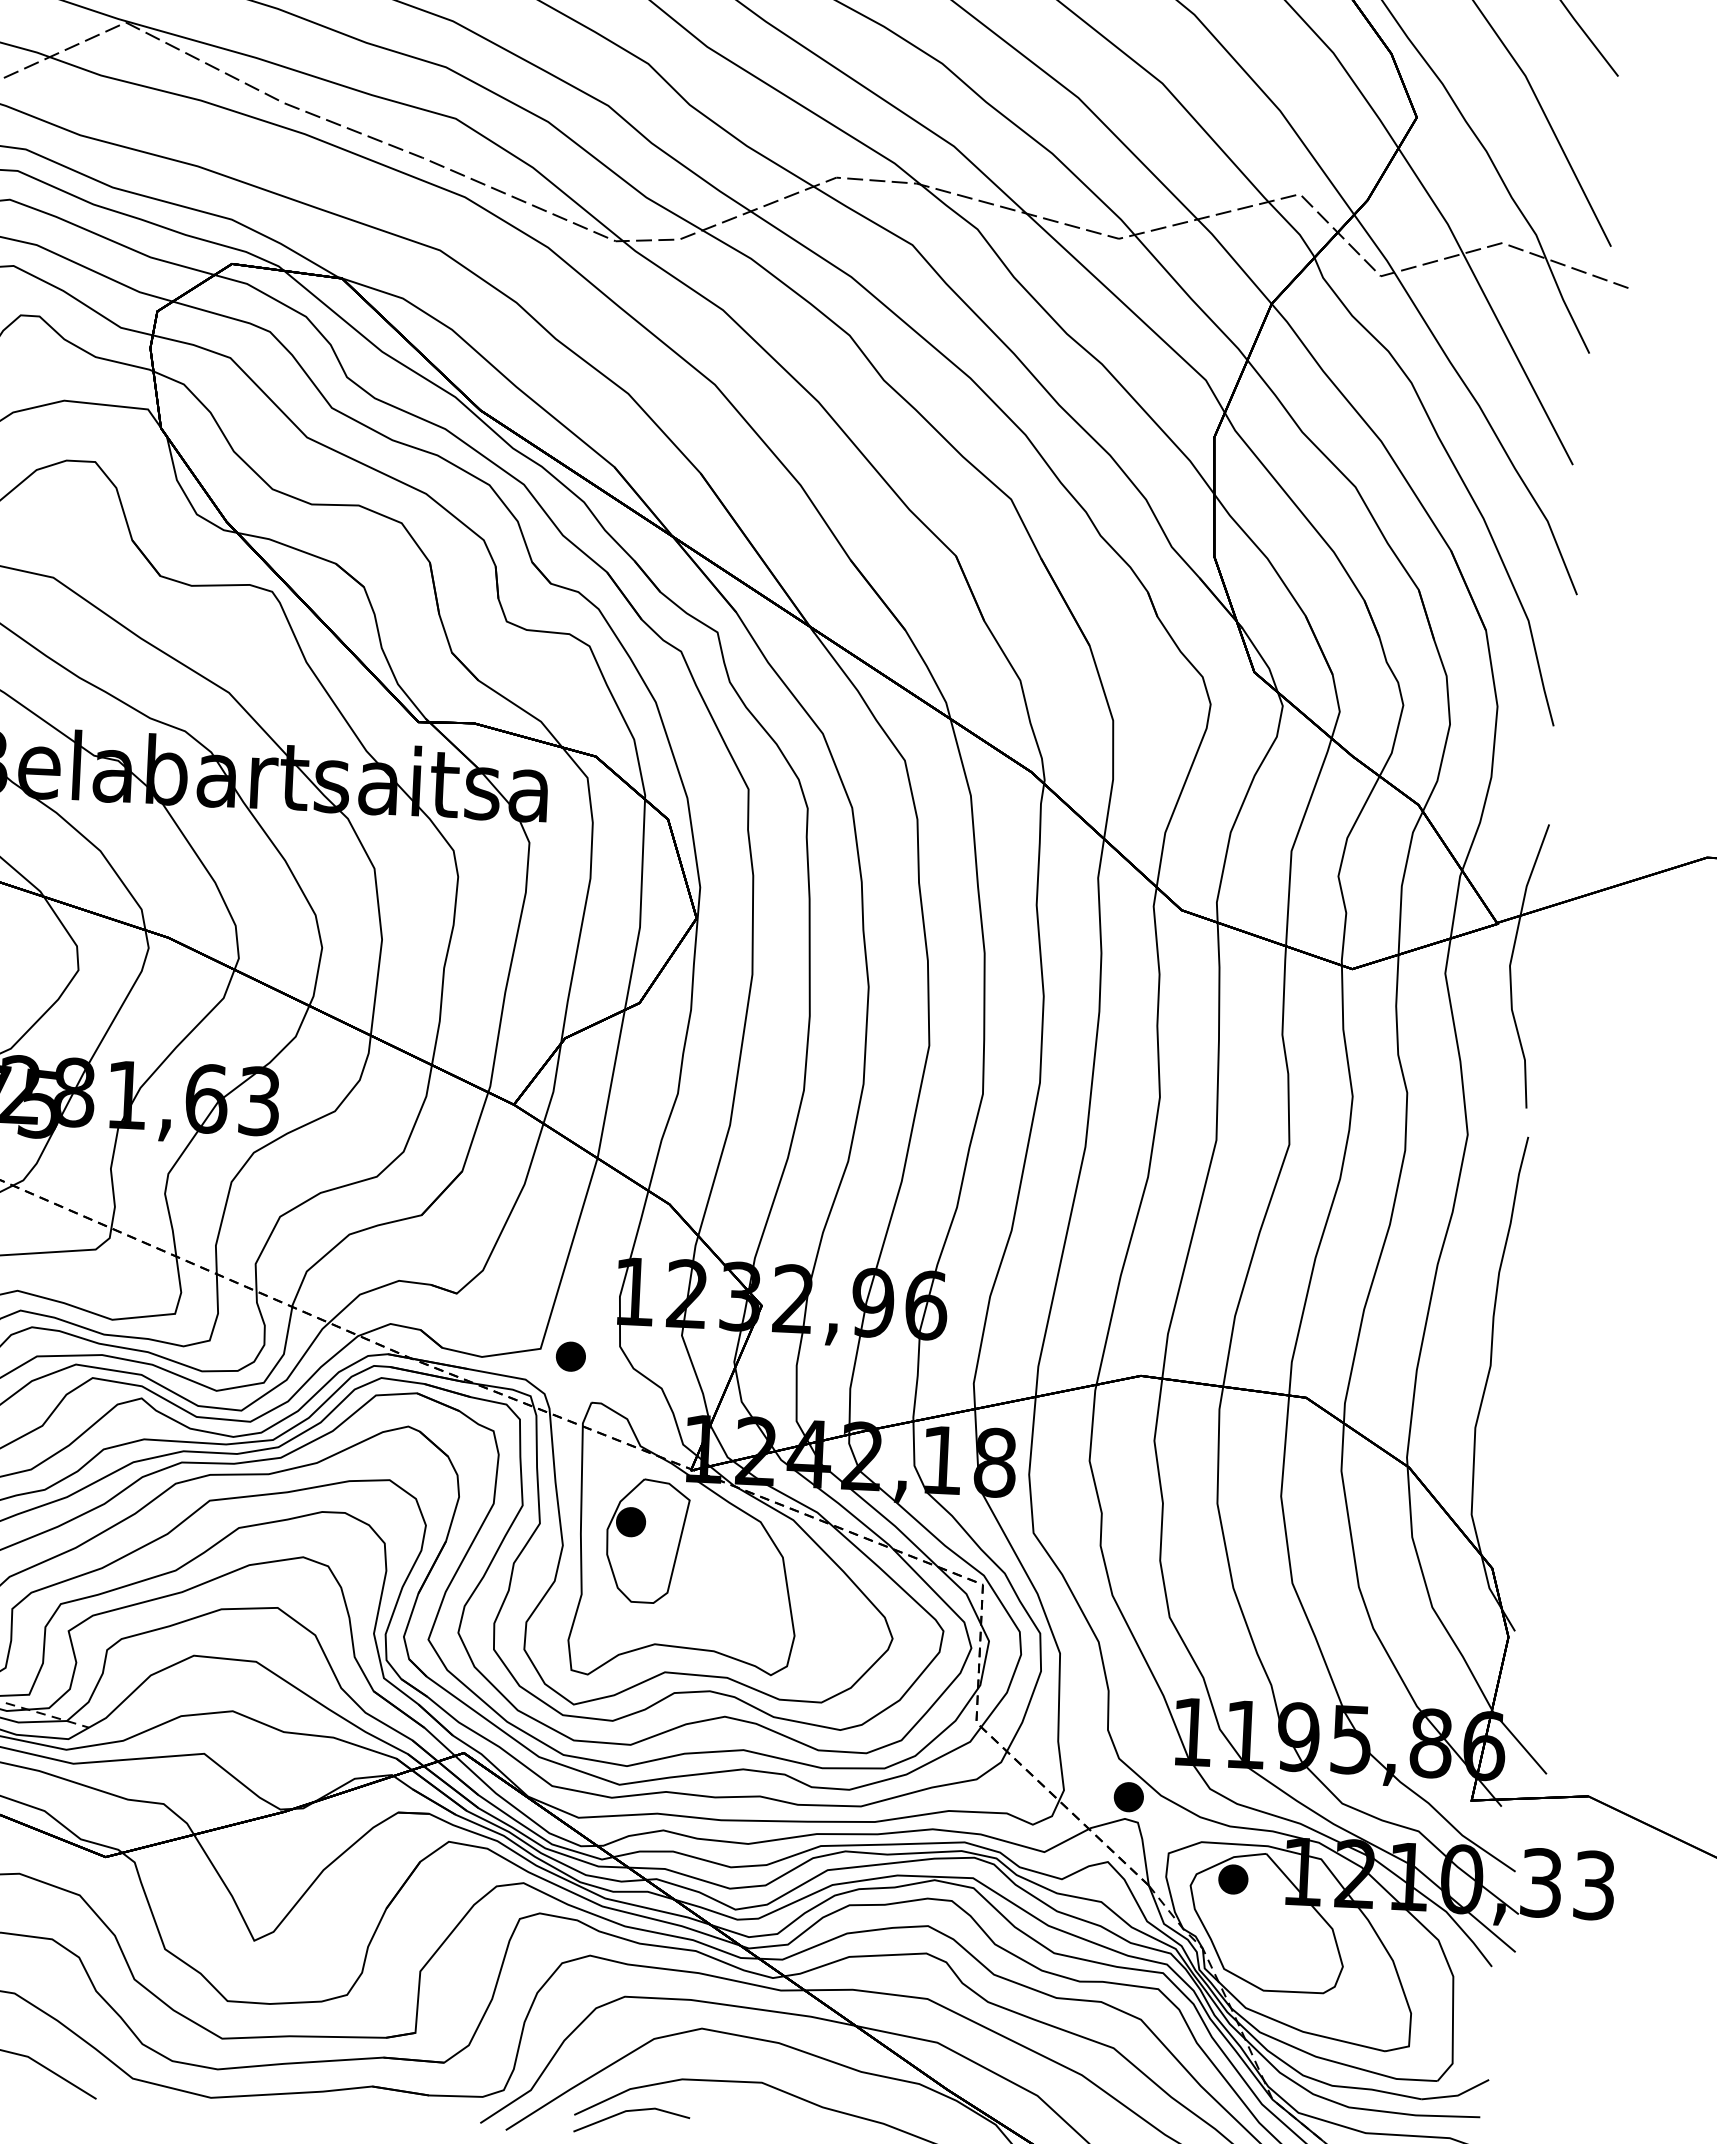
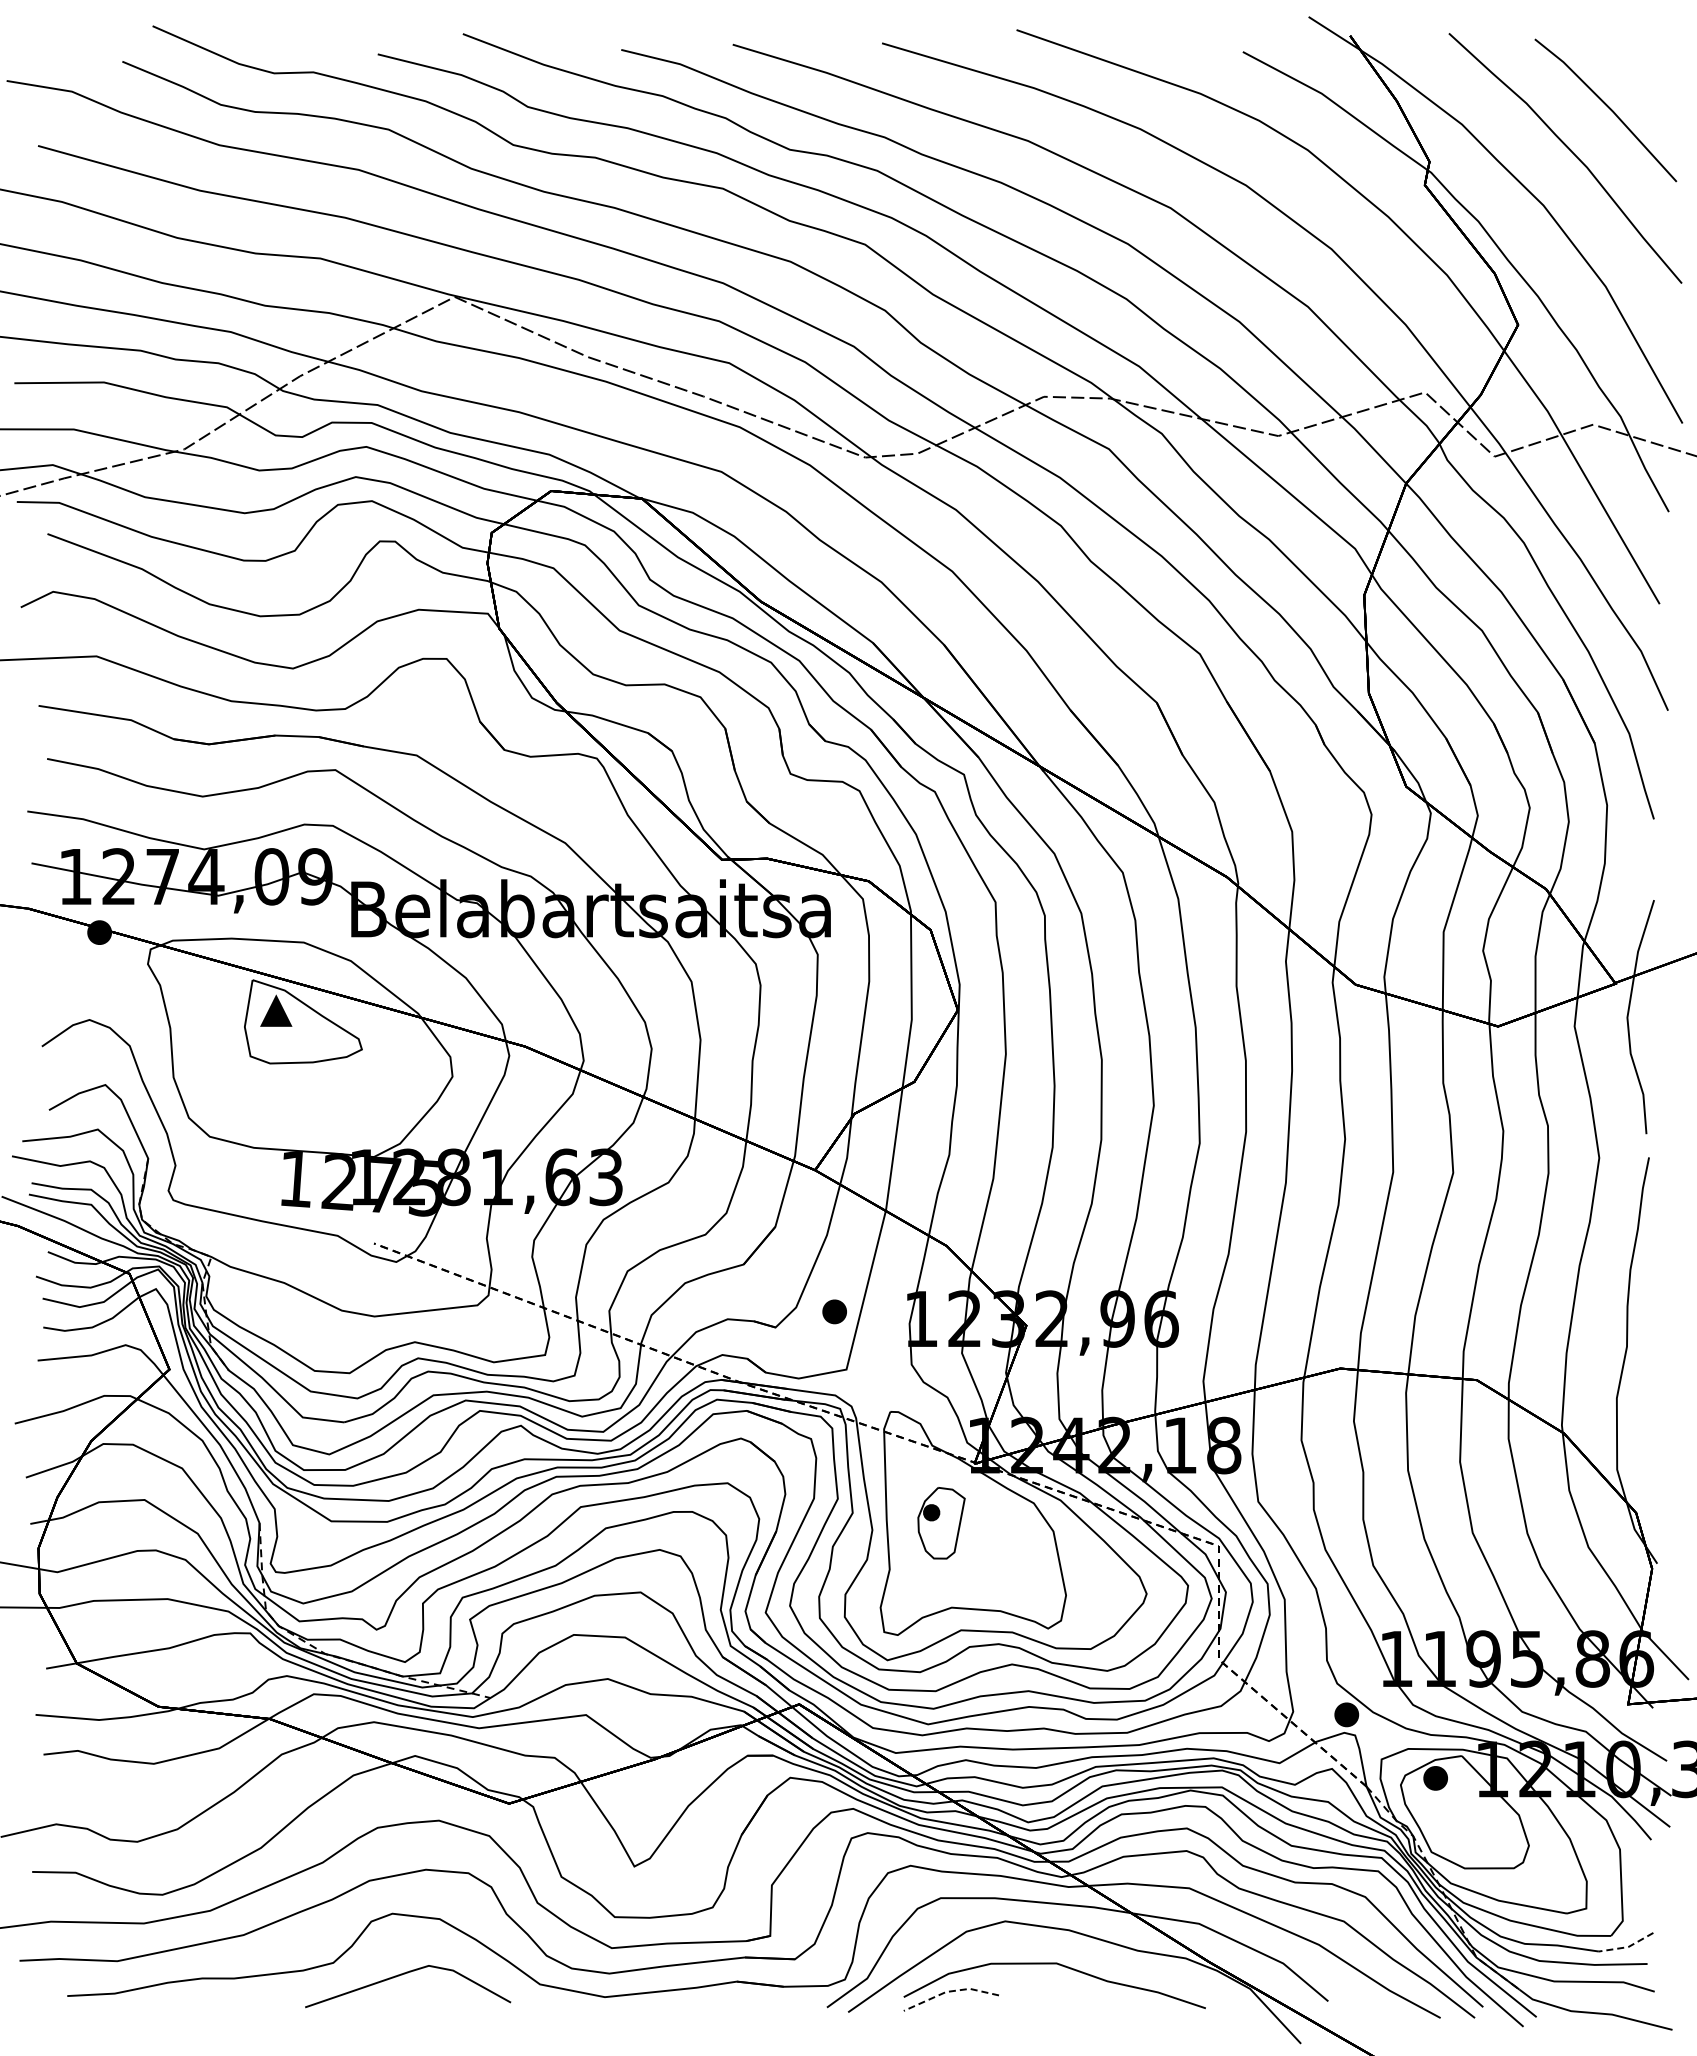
part: (570, 1356) -> (834, 1311), moved
part: (647, 1540) -> (941, 1522), size x0.7
line: (1458, 2096) -> (1628, 1947), solid -> dashed
line: (630, 2110) -> (949, 1991), solid -> dashed

